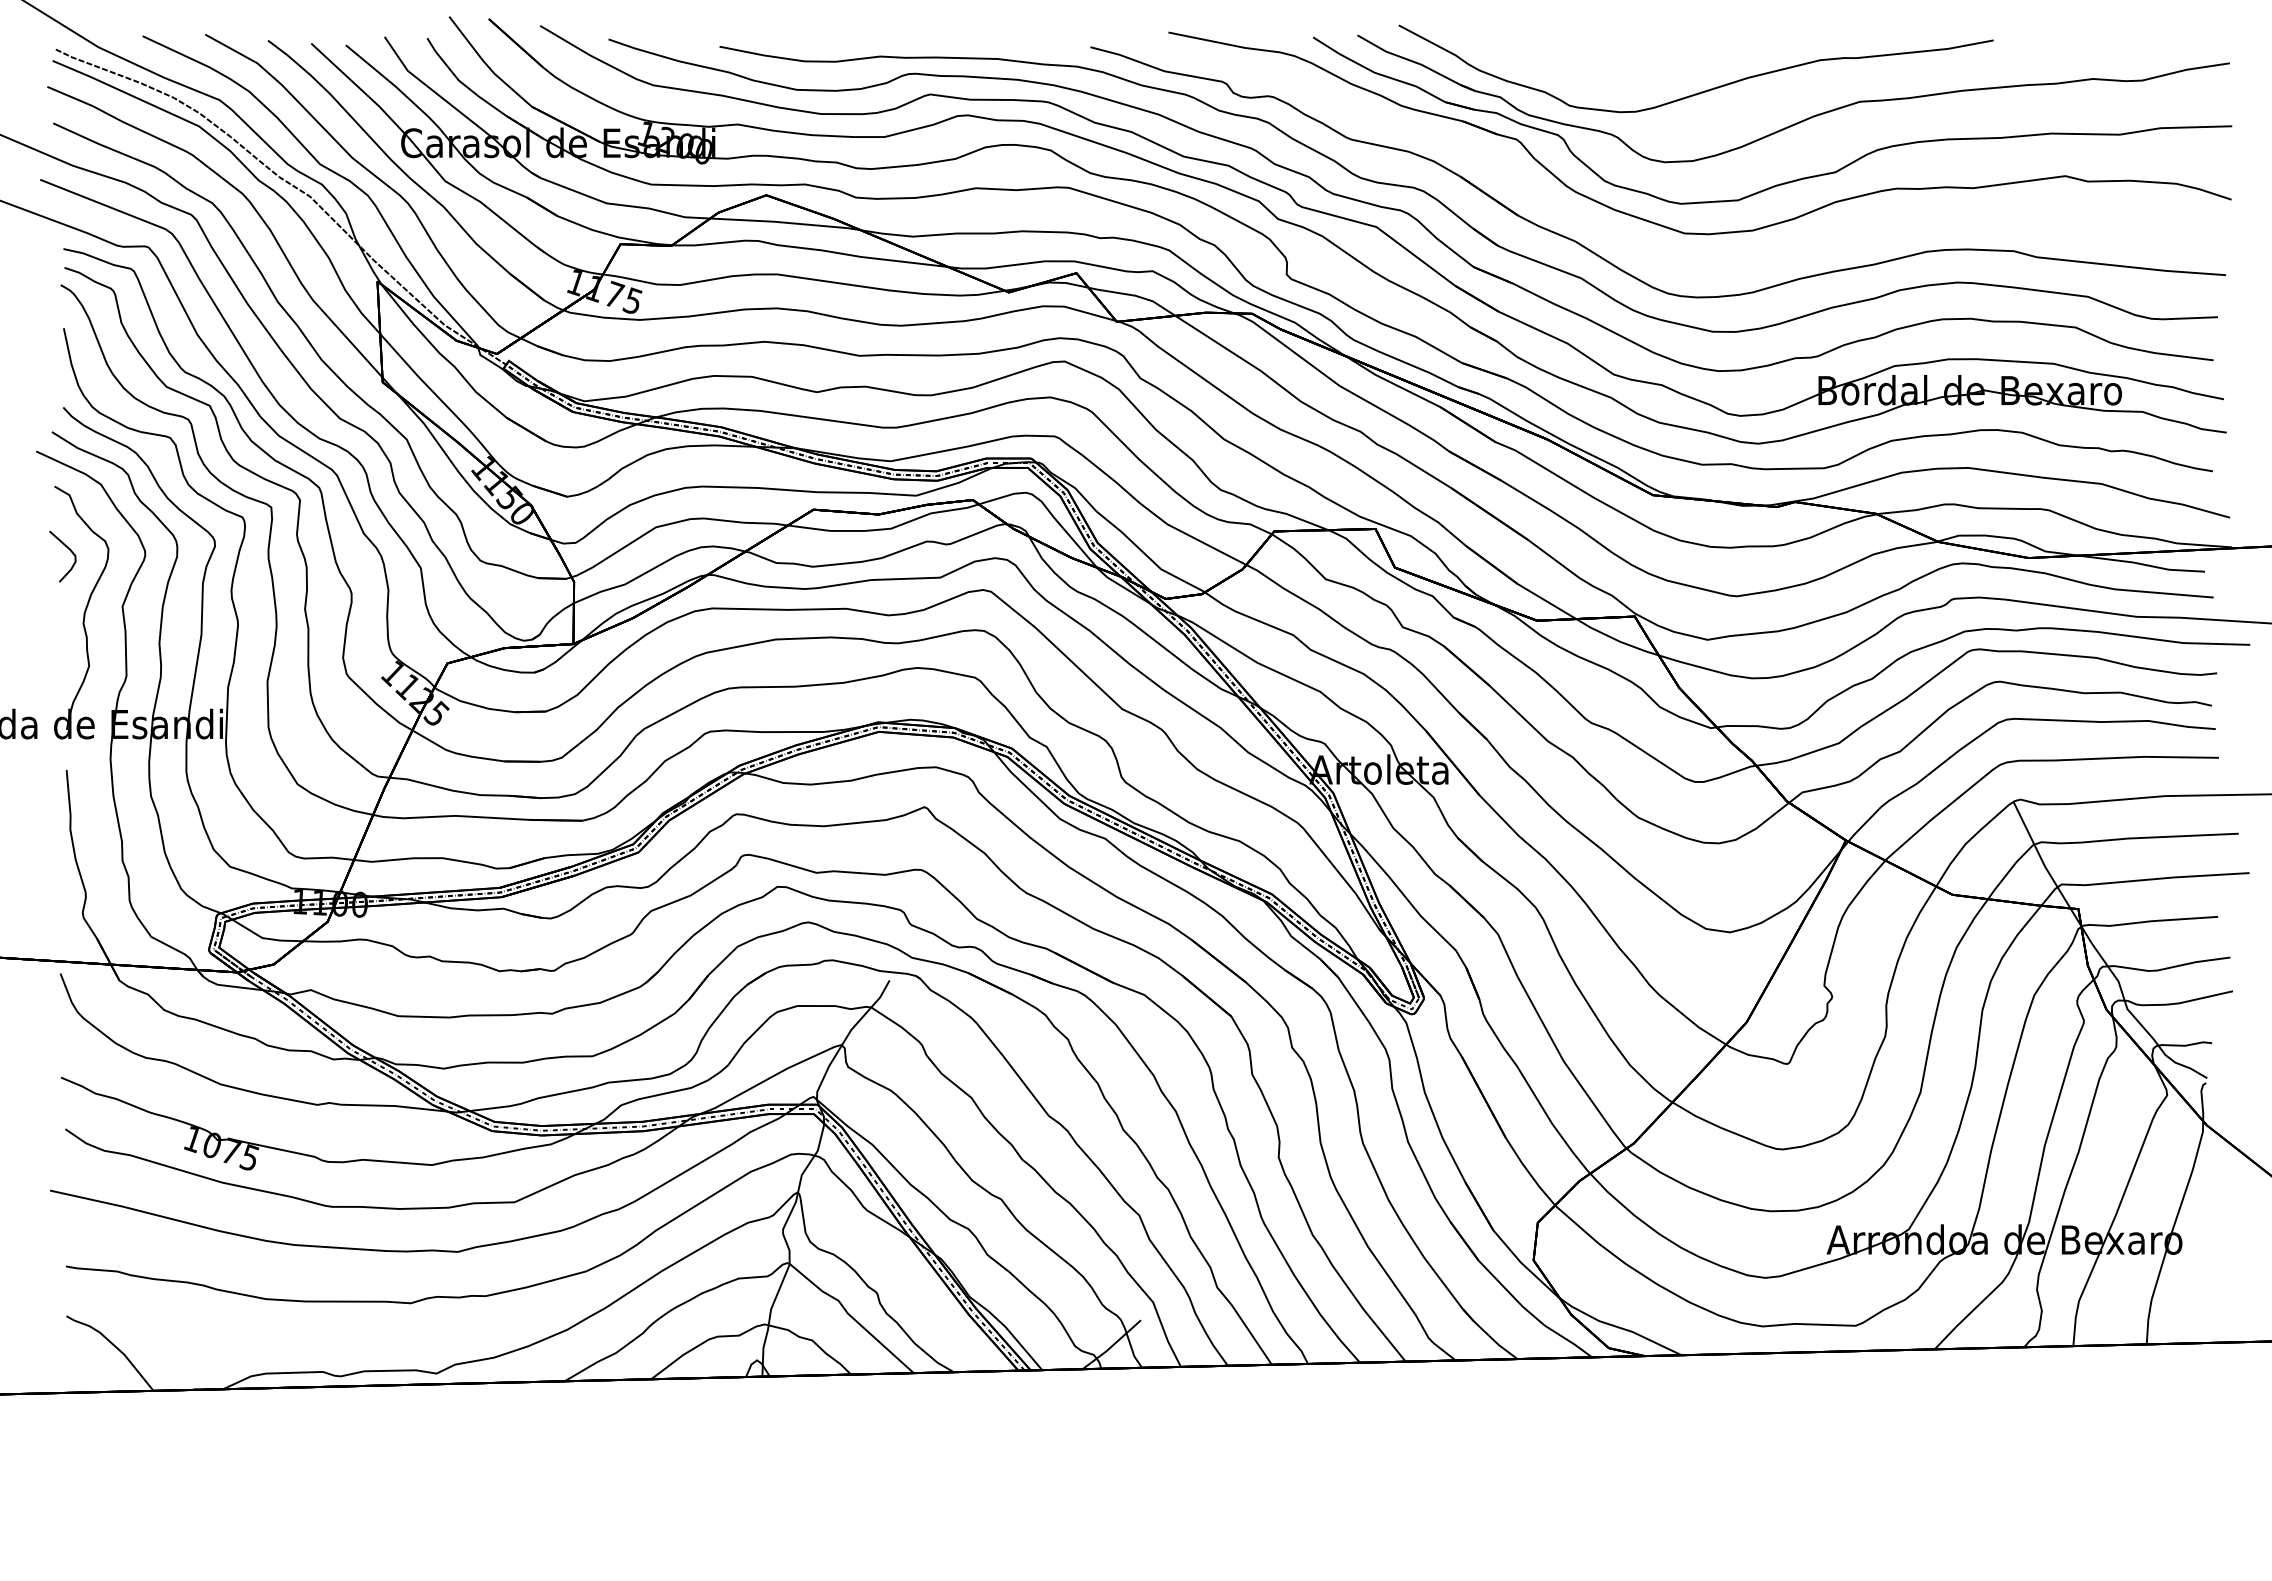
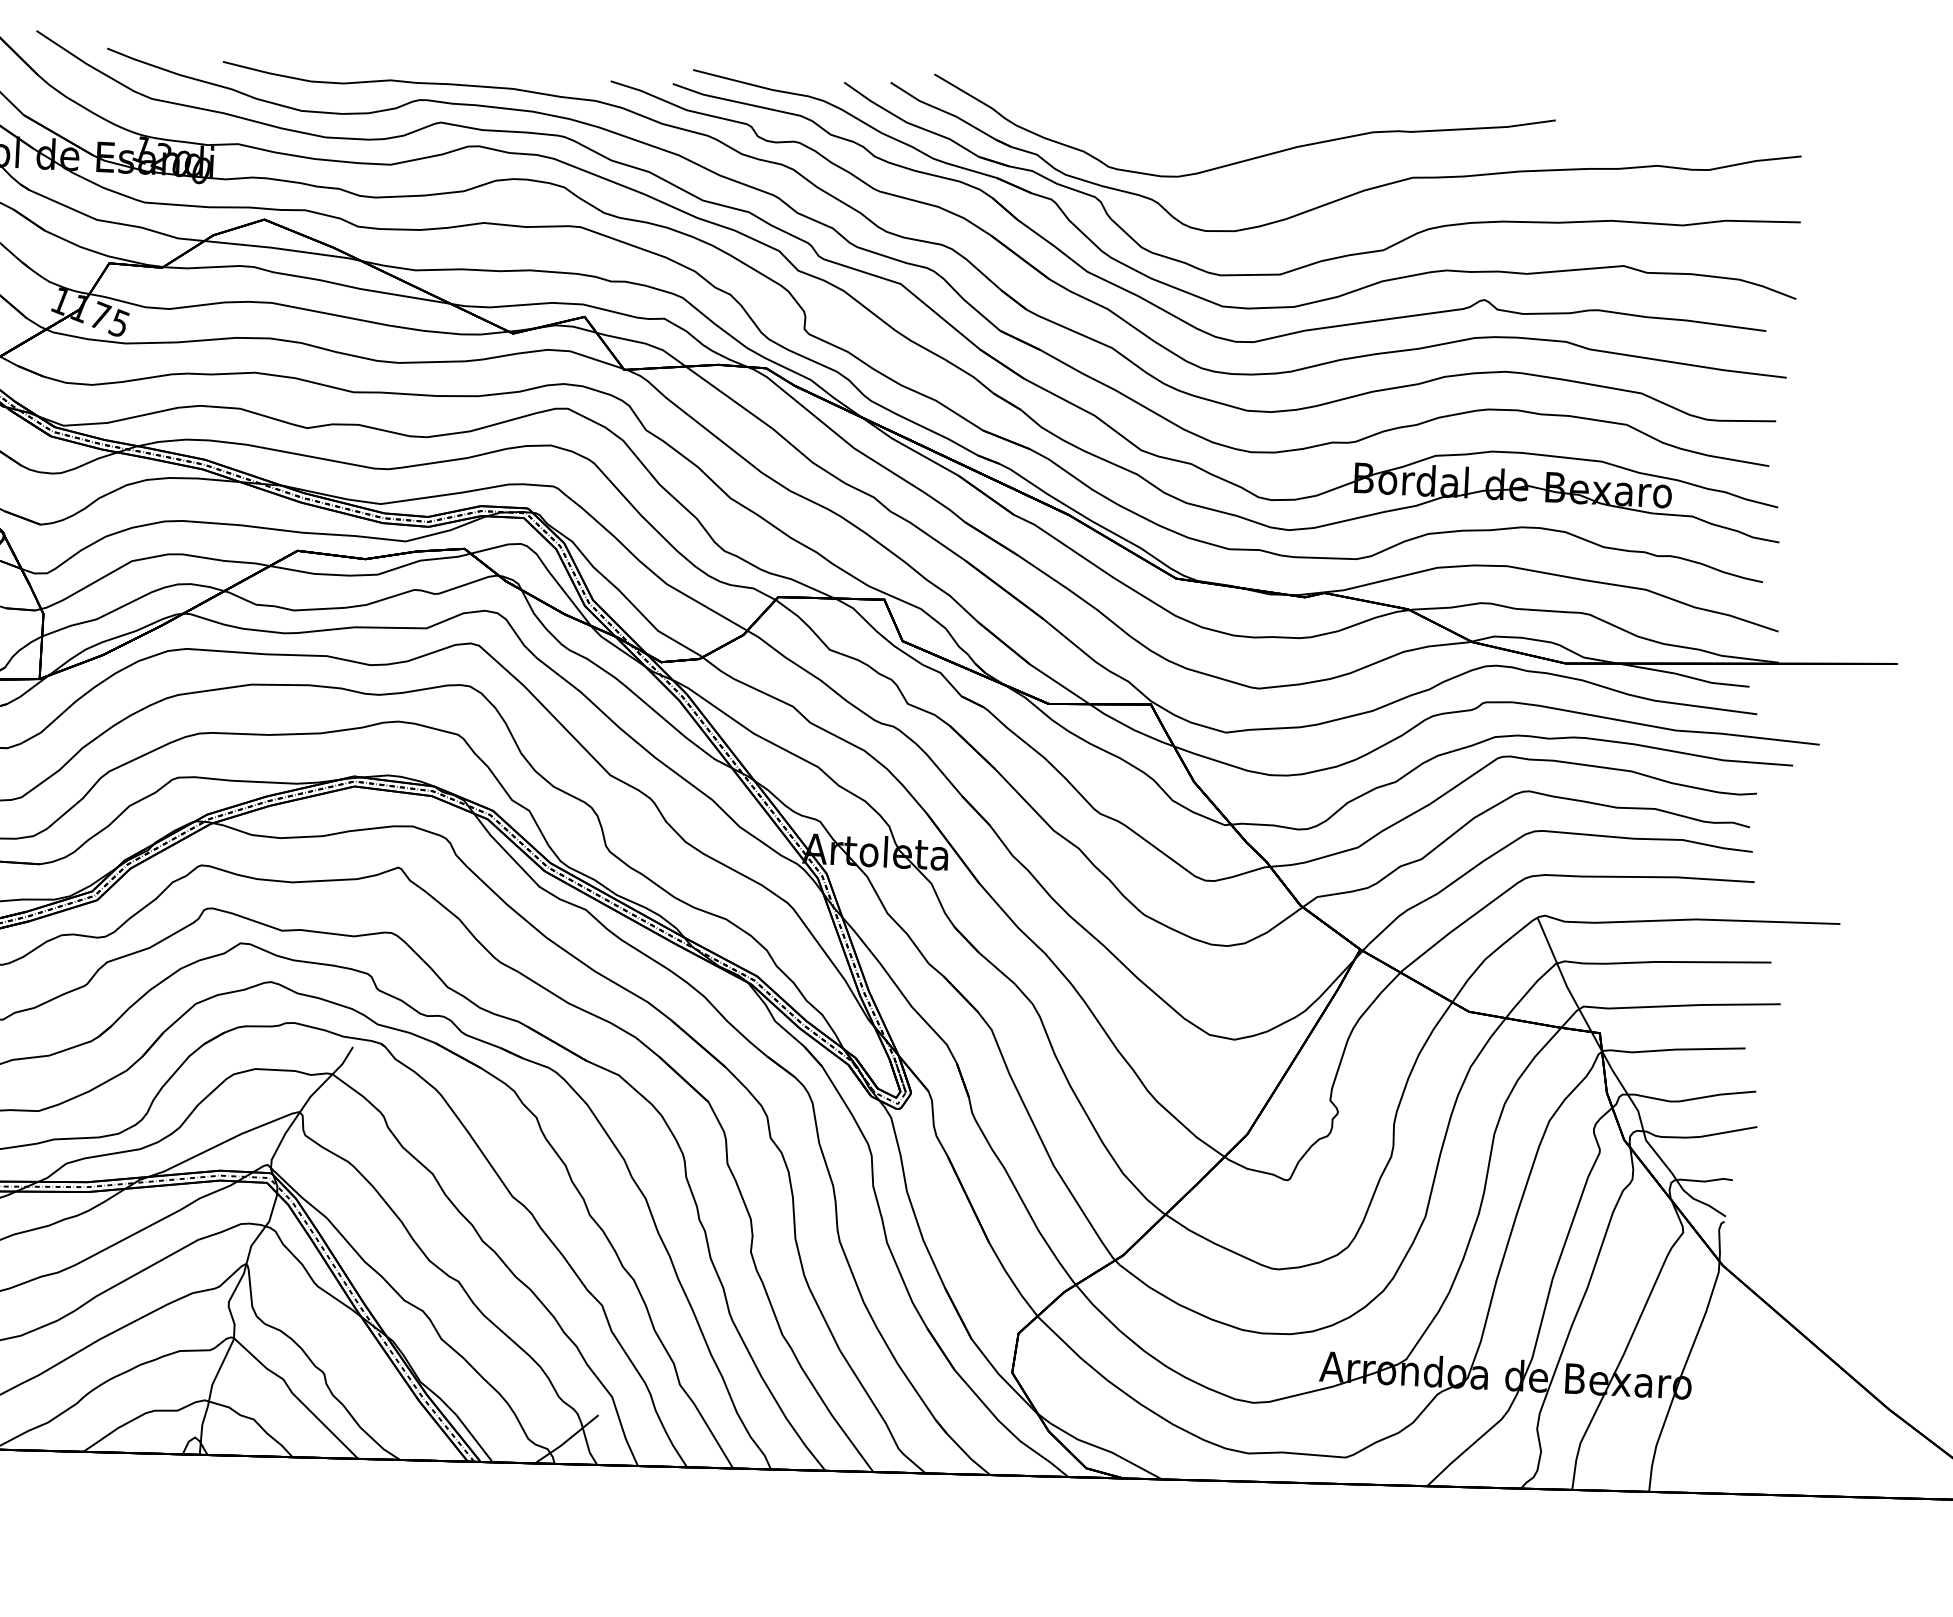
part: (1634, 241) -> (1169, 312), added

